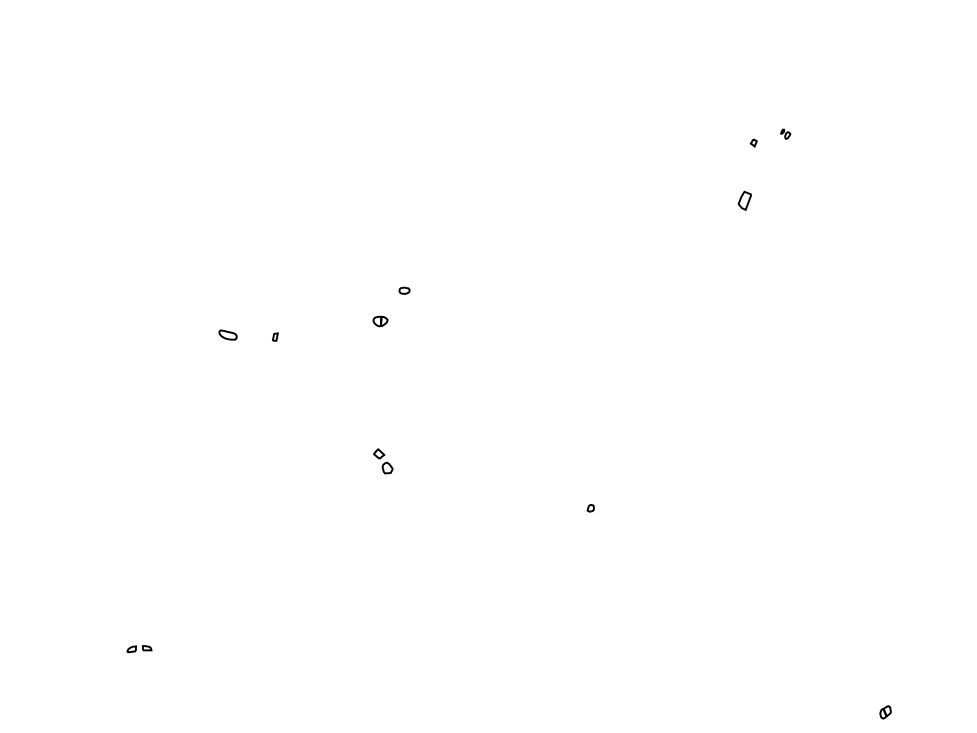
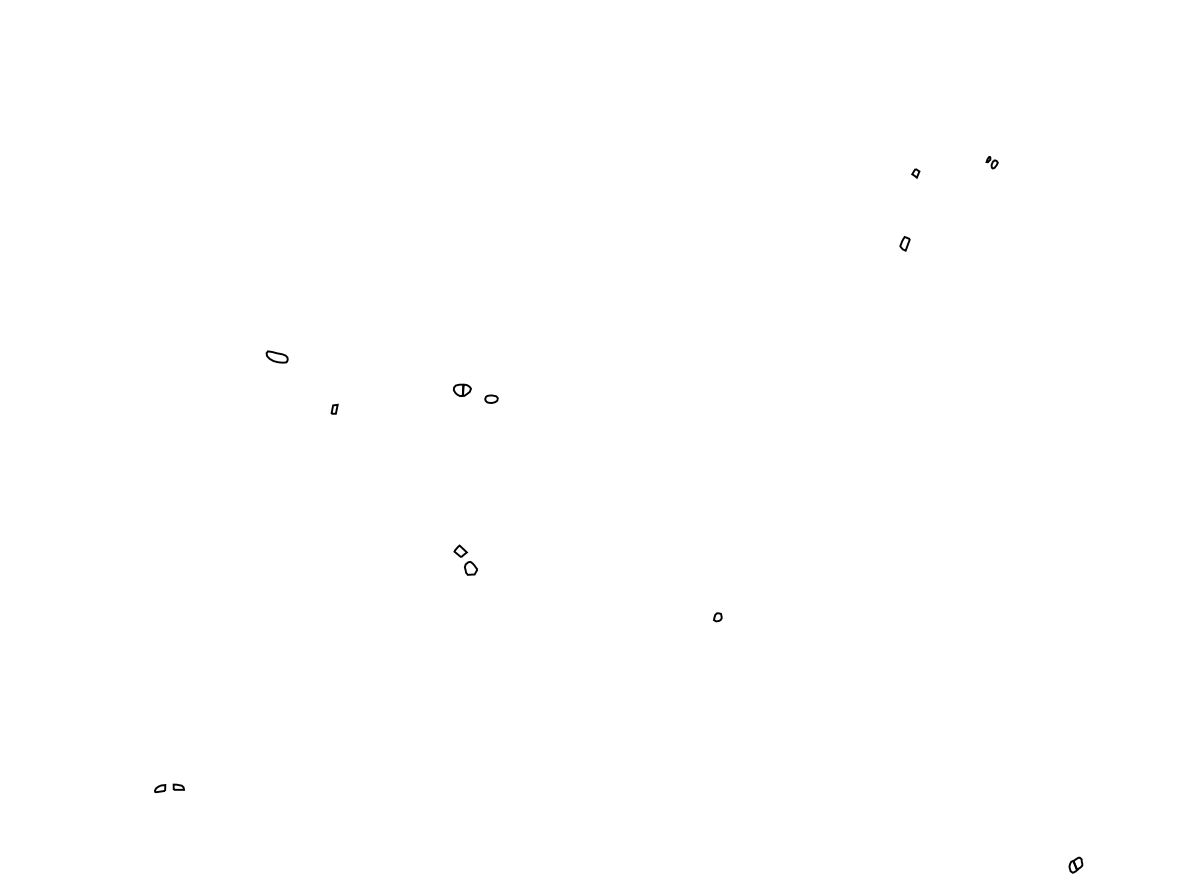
part: (785, 133) -> (991, 161), moved
part: (744, 200) -> (904, 243), size x0.62
part: (404, 290) -> (491, 398), moved
part: (227, 334) -> (276, 356), moved

